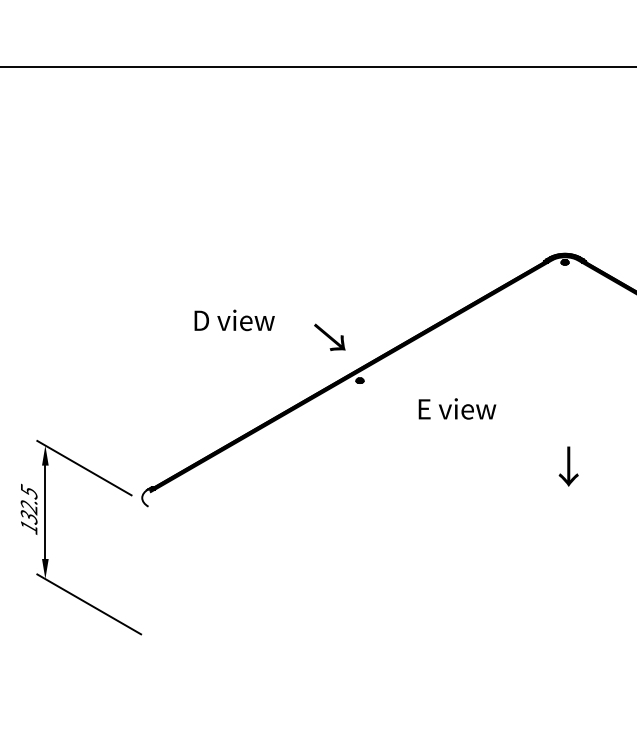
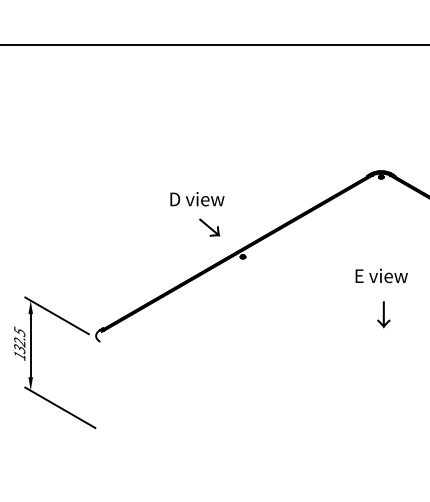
text: (234, 320) -> (197, 199), moved
text: (329, 337) -> (209, 227), moved
text: (457, 408) -> (381, 275), moved

